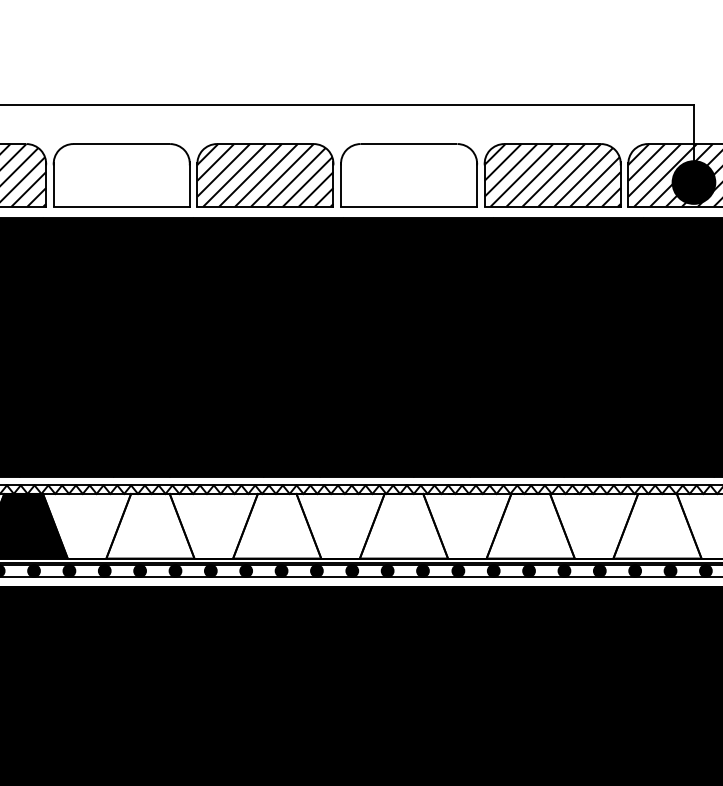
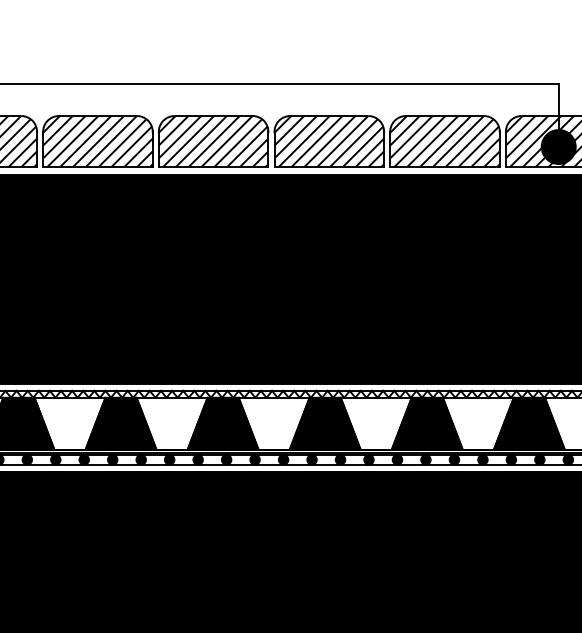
hatch: (121, 175) -> (97, 141), added
hatch: (409, 175) -> (329, 141), added
fill: (150, 525) -> (121, 423), added
fill: (277, 525) -> (223, 423), added
fill: (403, 525) -> (324, 423), added
fill: (530, 525) -> (427, 423), added
fill: (657, 525) -> (529, 423), added

